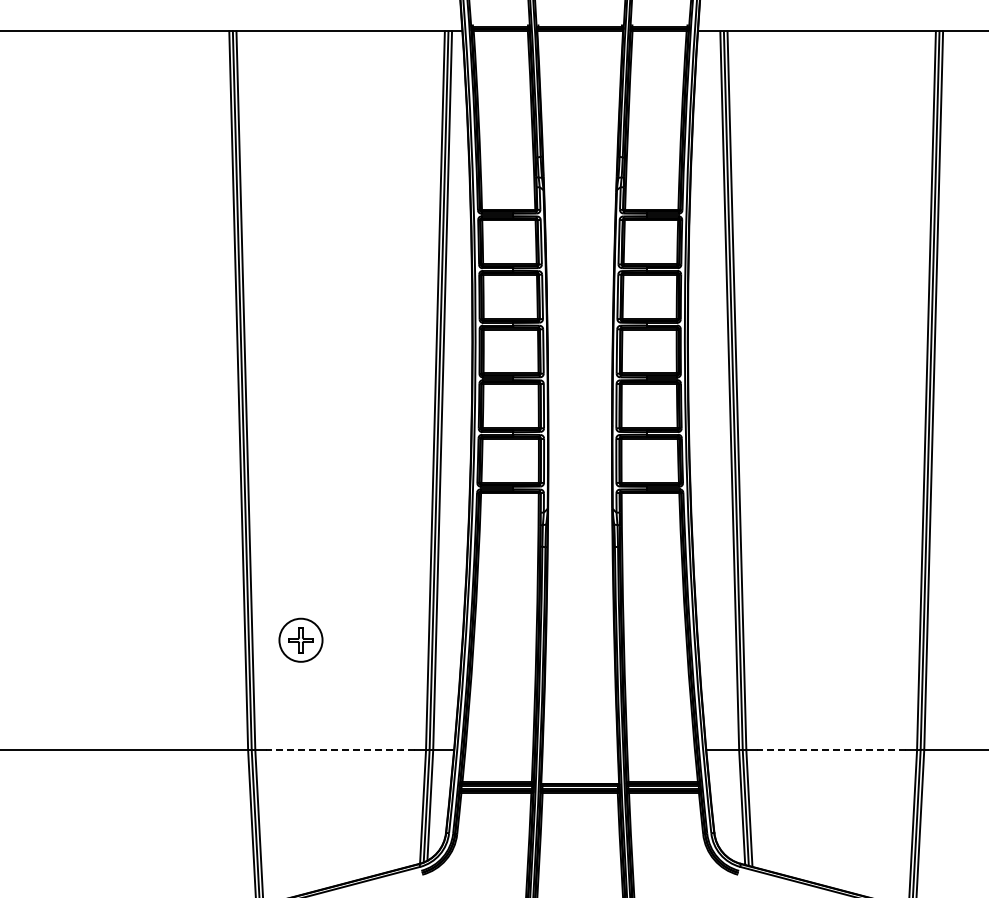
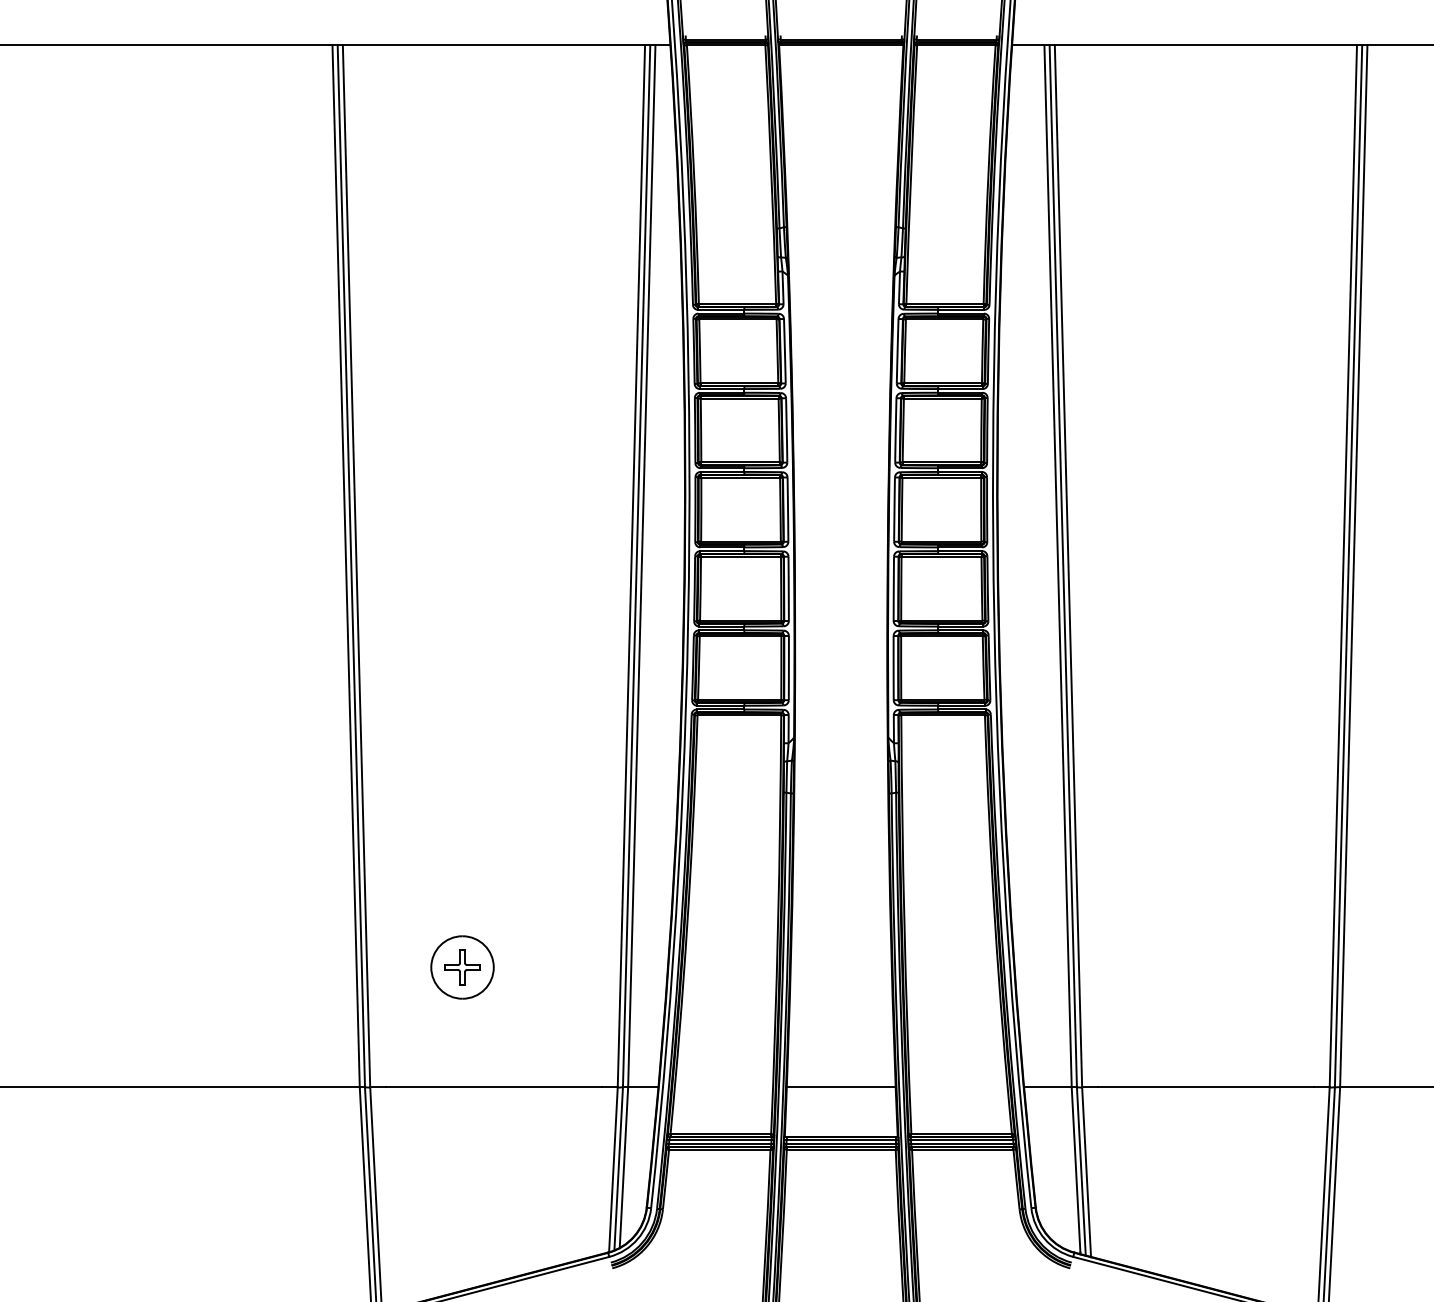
part: (300, 639) -> (461, 966), moved
line: (340, 749) -> (493, 1086), dashed -> solid
line: (580, 749) -> (841, 1086), added
line: (831, 749) -> (1205, 1086), dashed -> solid

